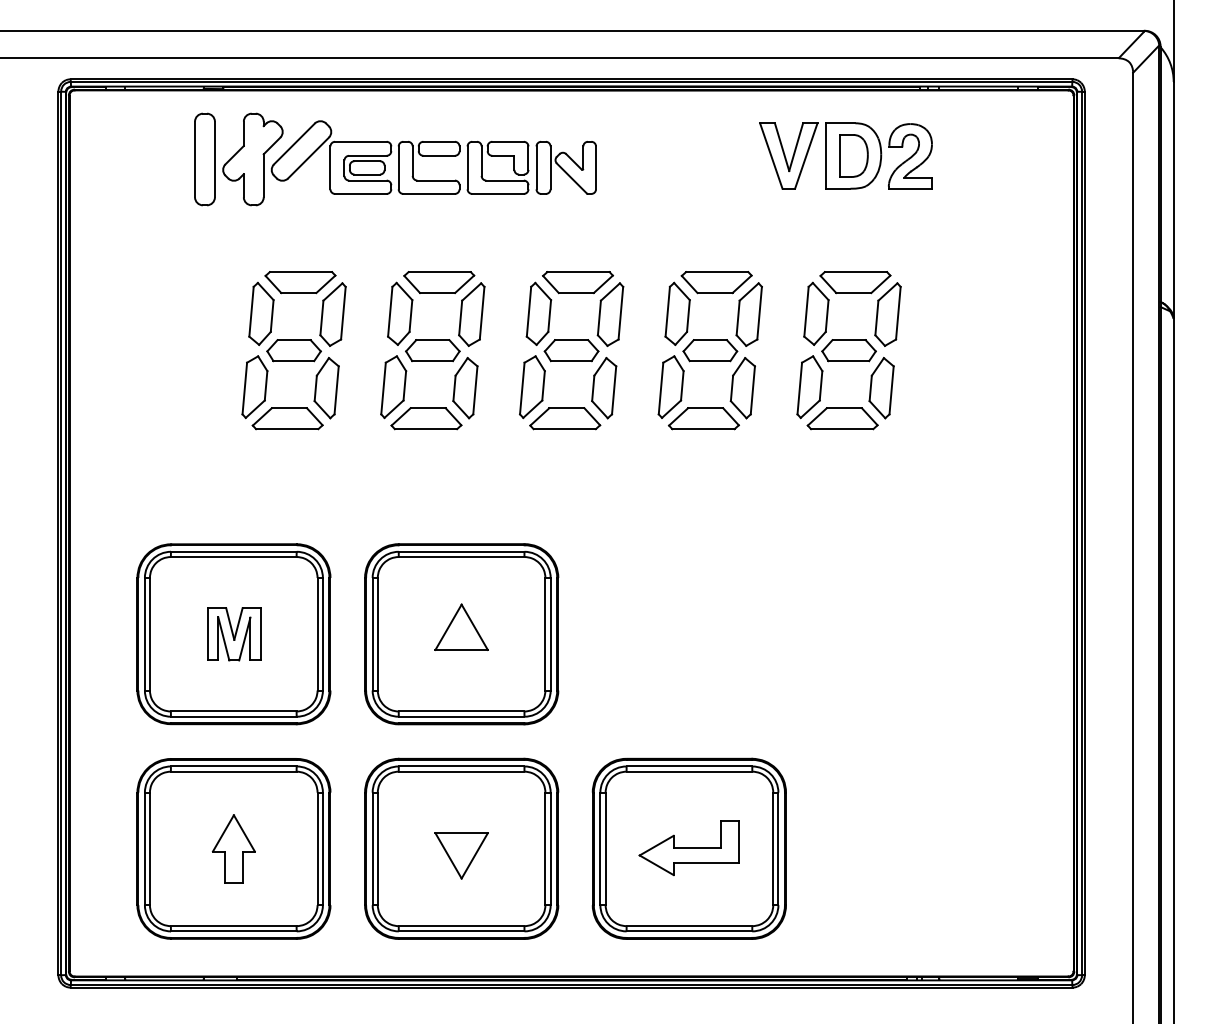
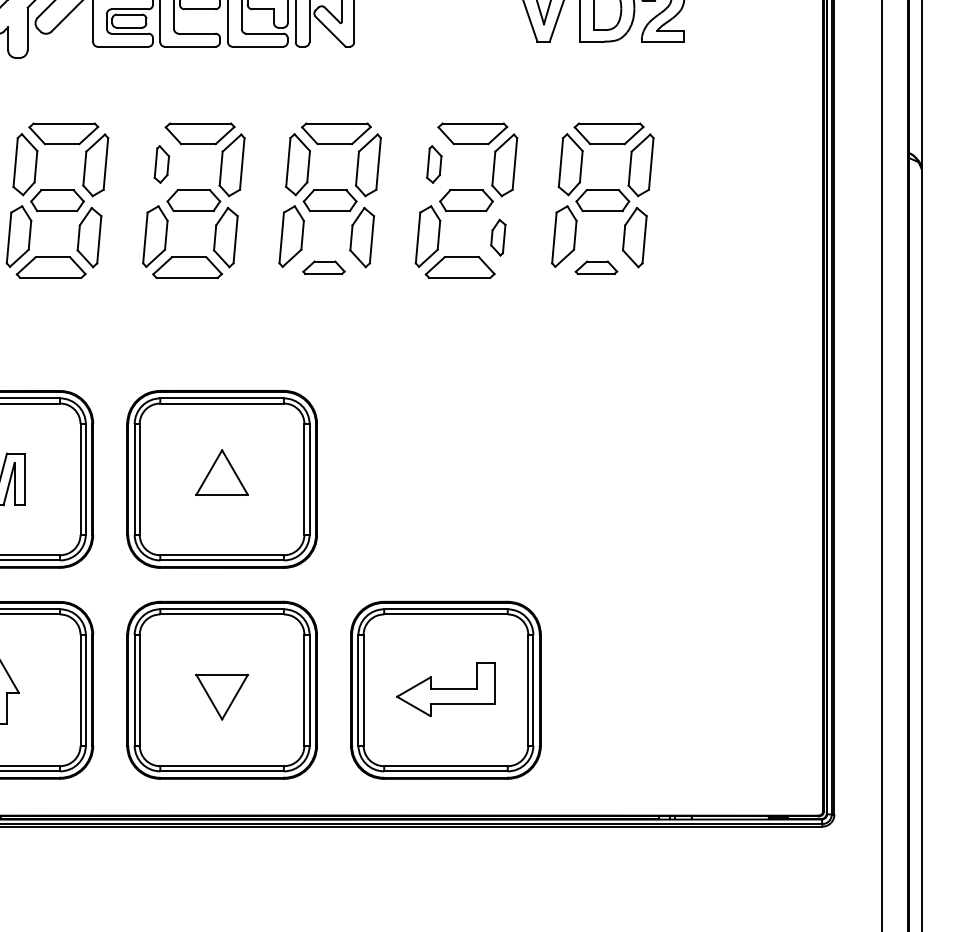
part: (400, 313) -> (162, 164), size x0.6
part: (677, 313) -> (434, 164), size x0.6
part: (742, 388) -> (498, 237), size x0.6
part: (565, 418) -> (324, 267), size x0.6
part: (842, 418) -> (596, 267), size x0.6

